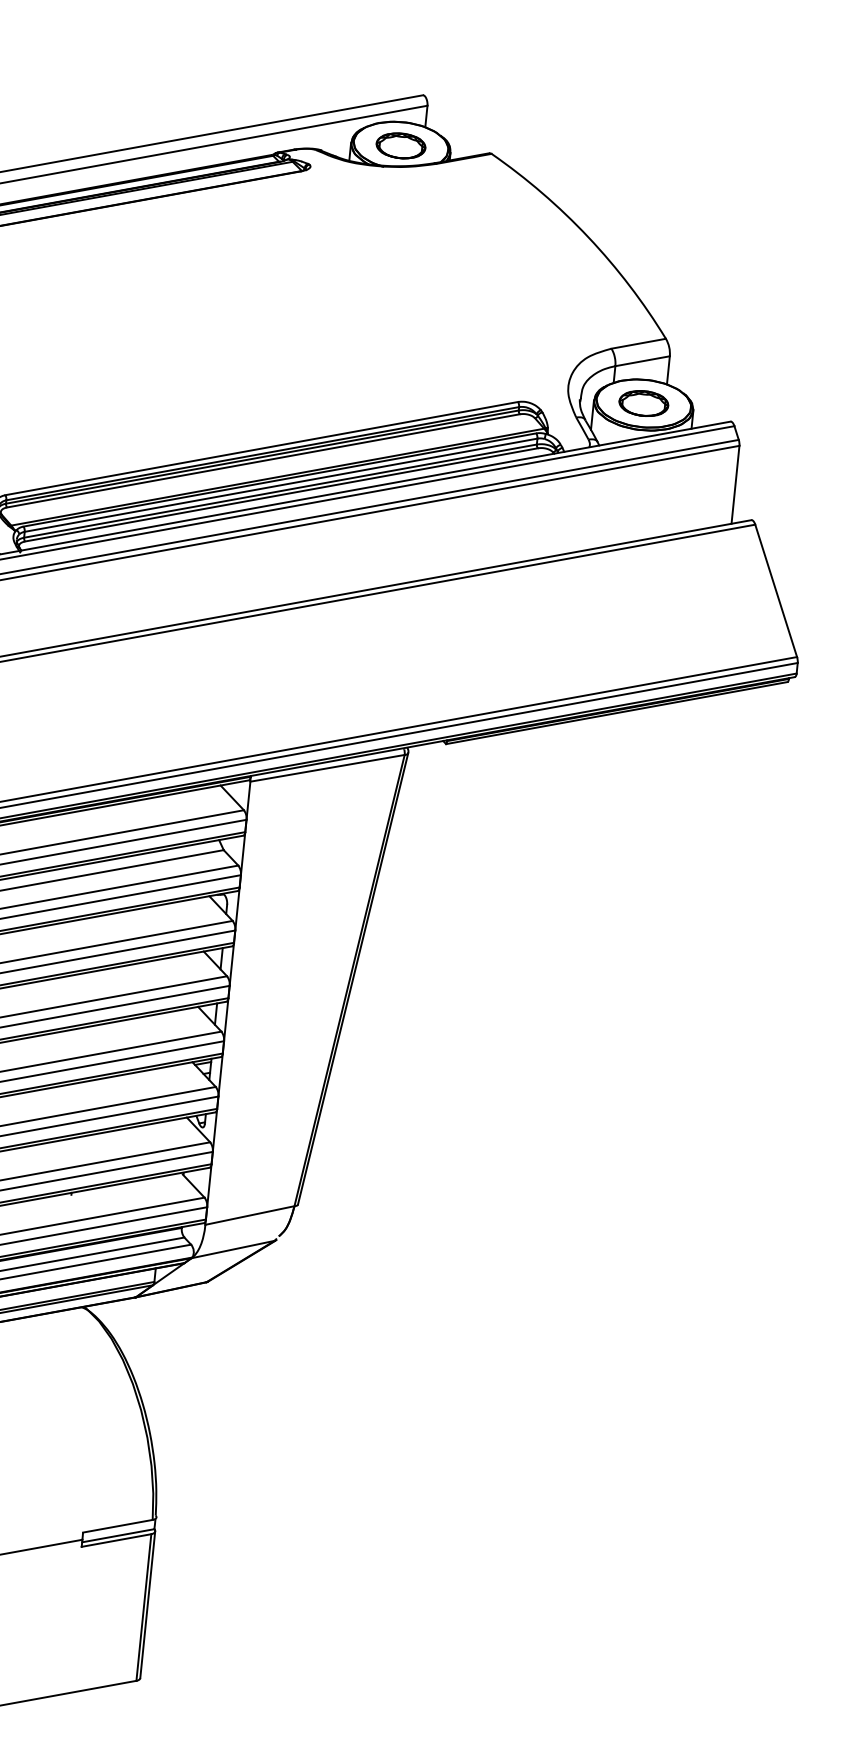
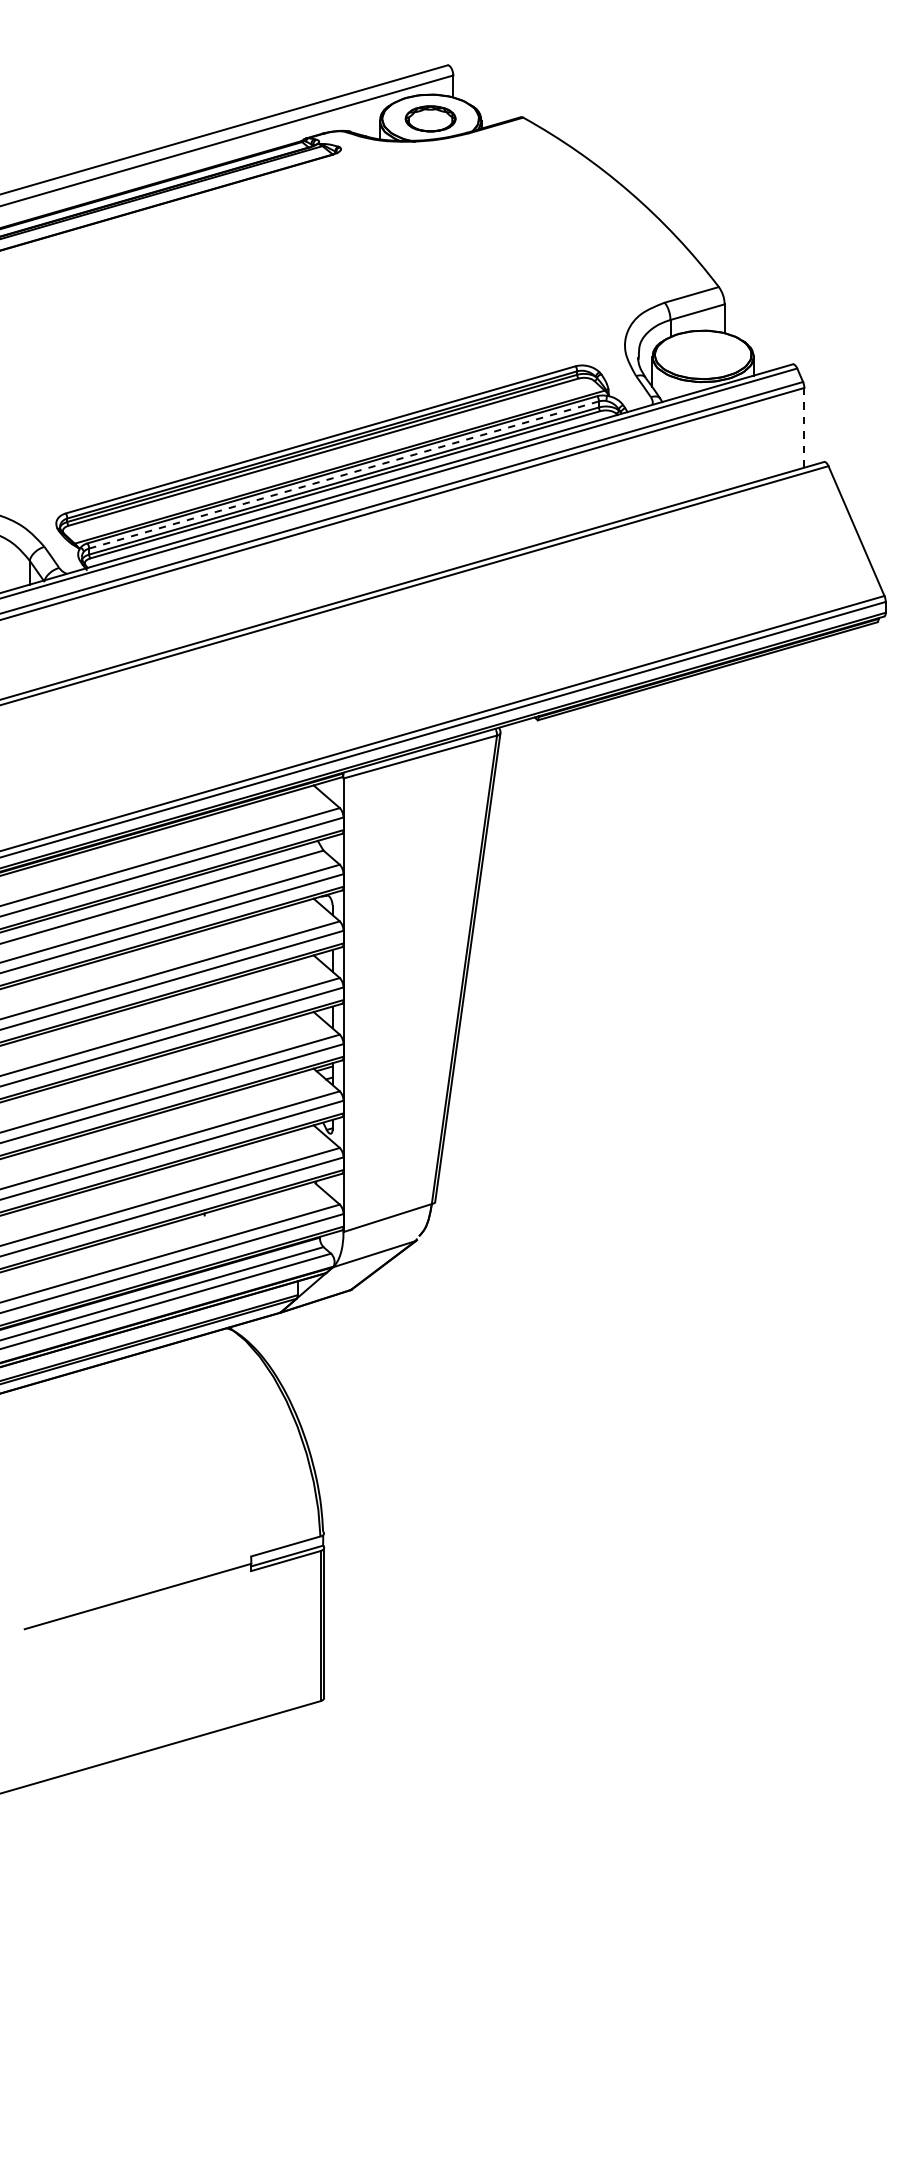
part: (643, 403) -> (702, 354), removed
line: (281, 484) -> (344, 474), solid -> dashed
line: (735, 484) -> (804, 427), solid -> dashed

